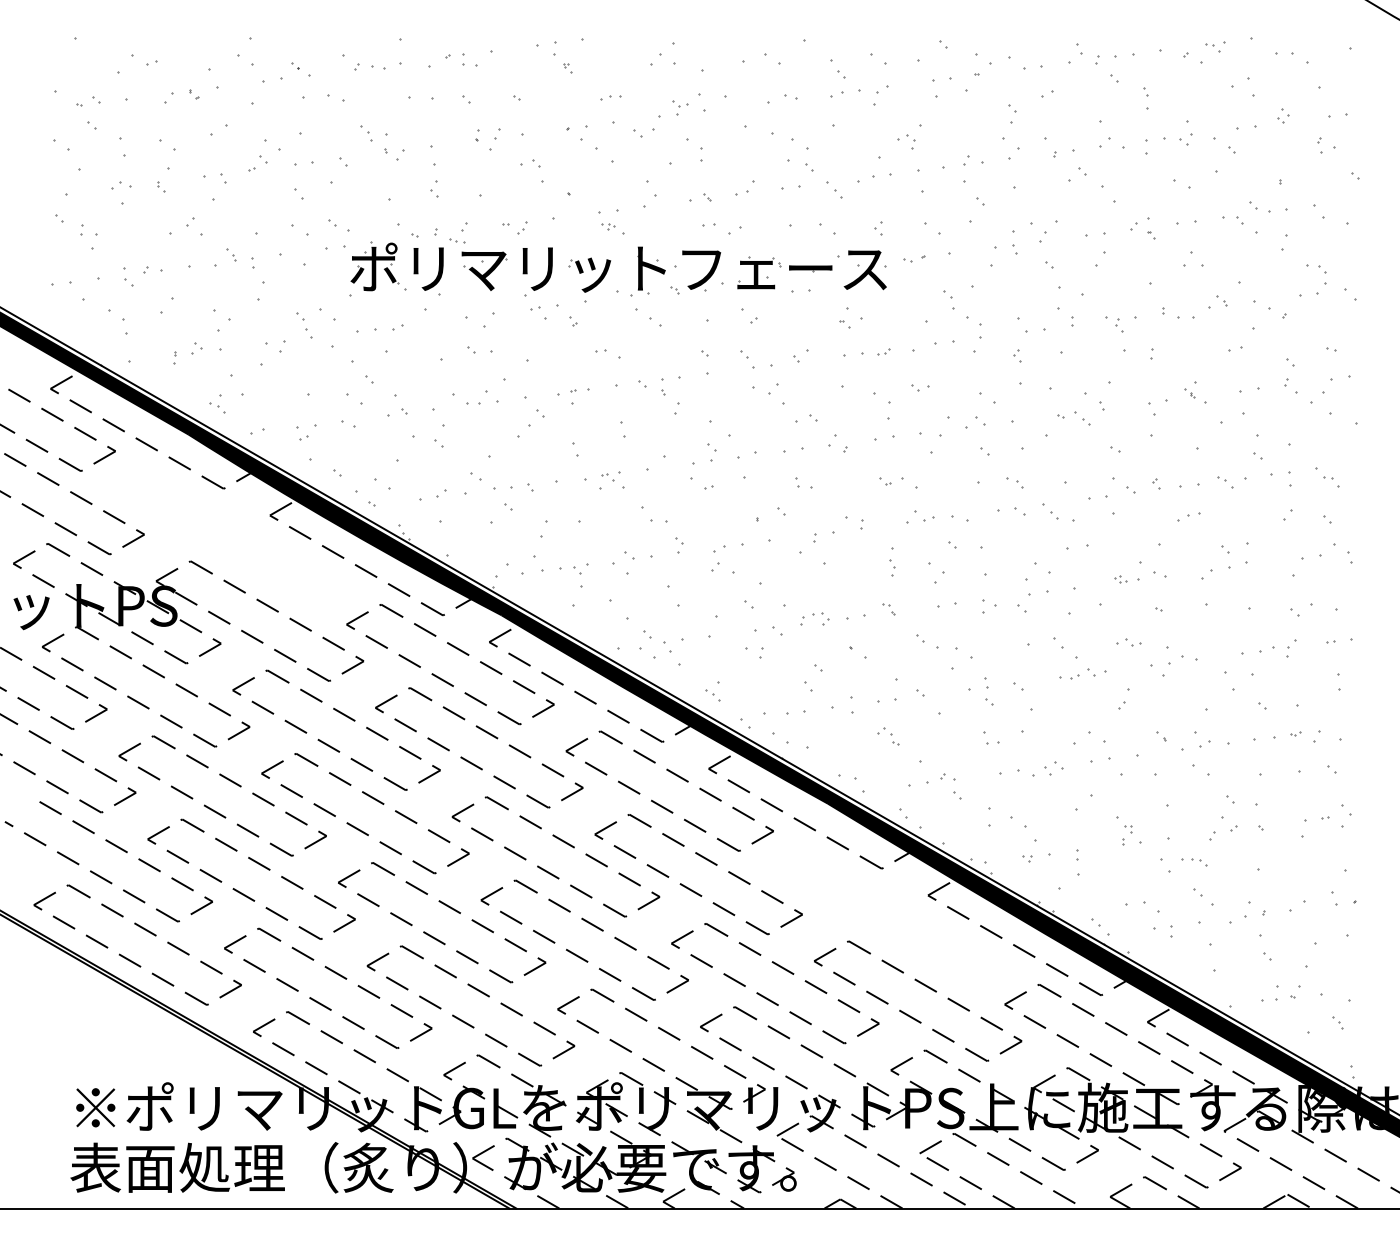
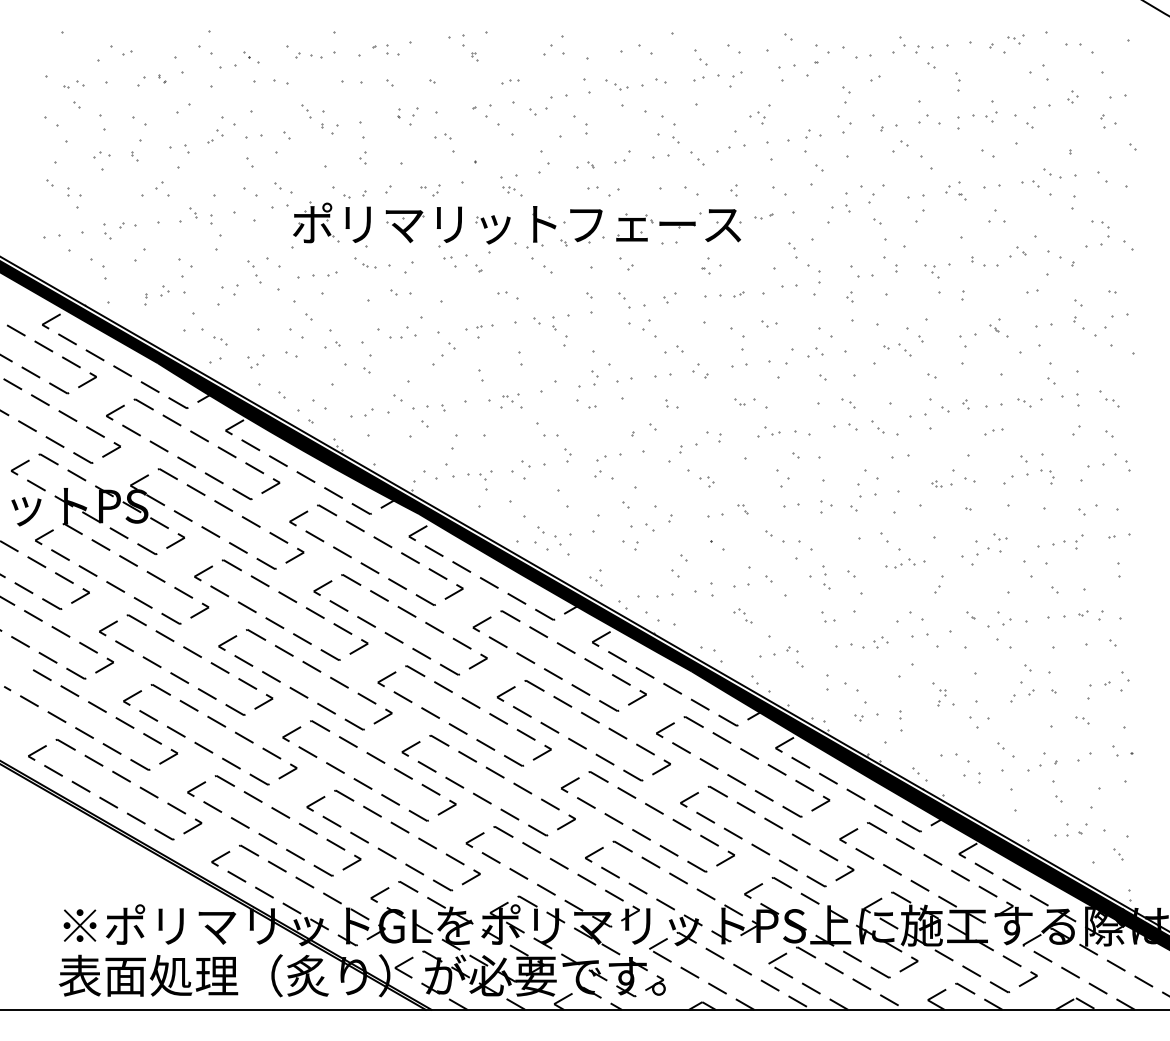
part: (680, 103) -> (621, 86), moved
part: (457, 240) -> (368, 265), moved
part: (217, 407) -> (220, 340), moved
part: (238, 523) -> (199, 437), added
part: (892, 567) -> (1051, 477), moved
part: (820, 618) -> (706, 481), moved
part: (1133, 642) -> (1000, 536), moved
part: (1199, 862) -> (1082, 720), moved
part: (896, 903) -> (749, 754), added

